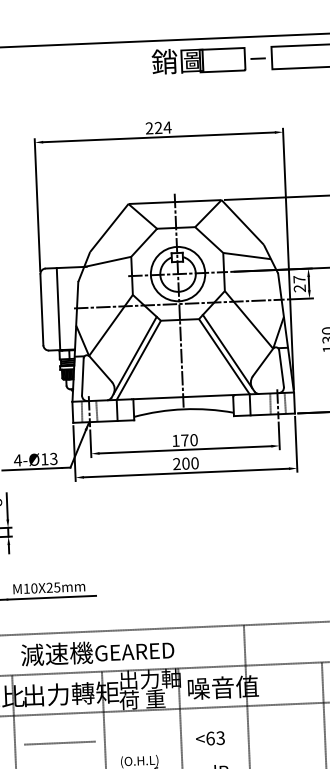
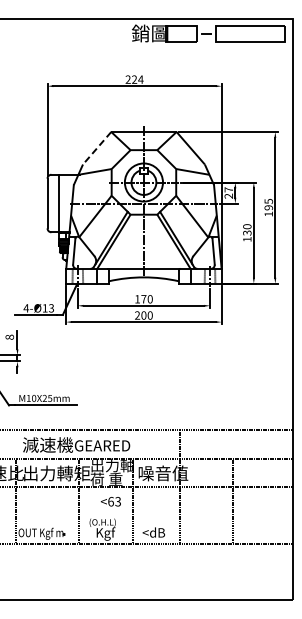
line: (109, 228) -> (97, 148), solid -> dashed
text: (209, 738) -> (110, 501), moved
line: (60, 743) -> (47, 507), removed

